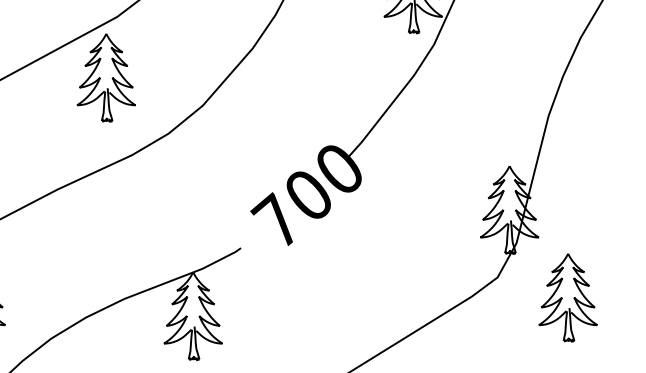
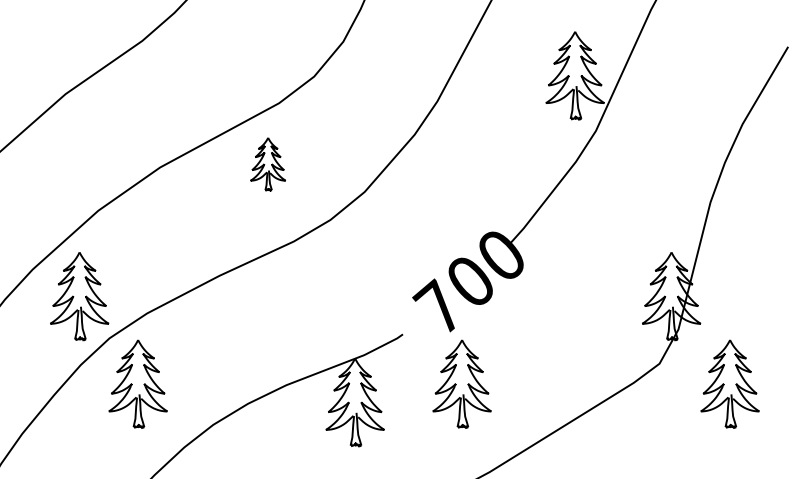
part: (105, 78) -> (267, 164), size x0.6
part: (299, 297) -> (461, 383), added

